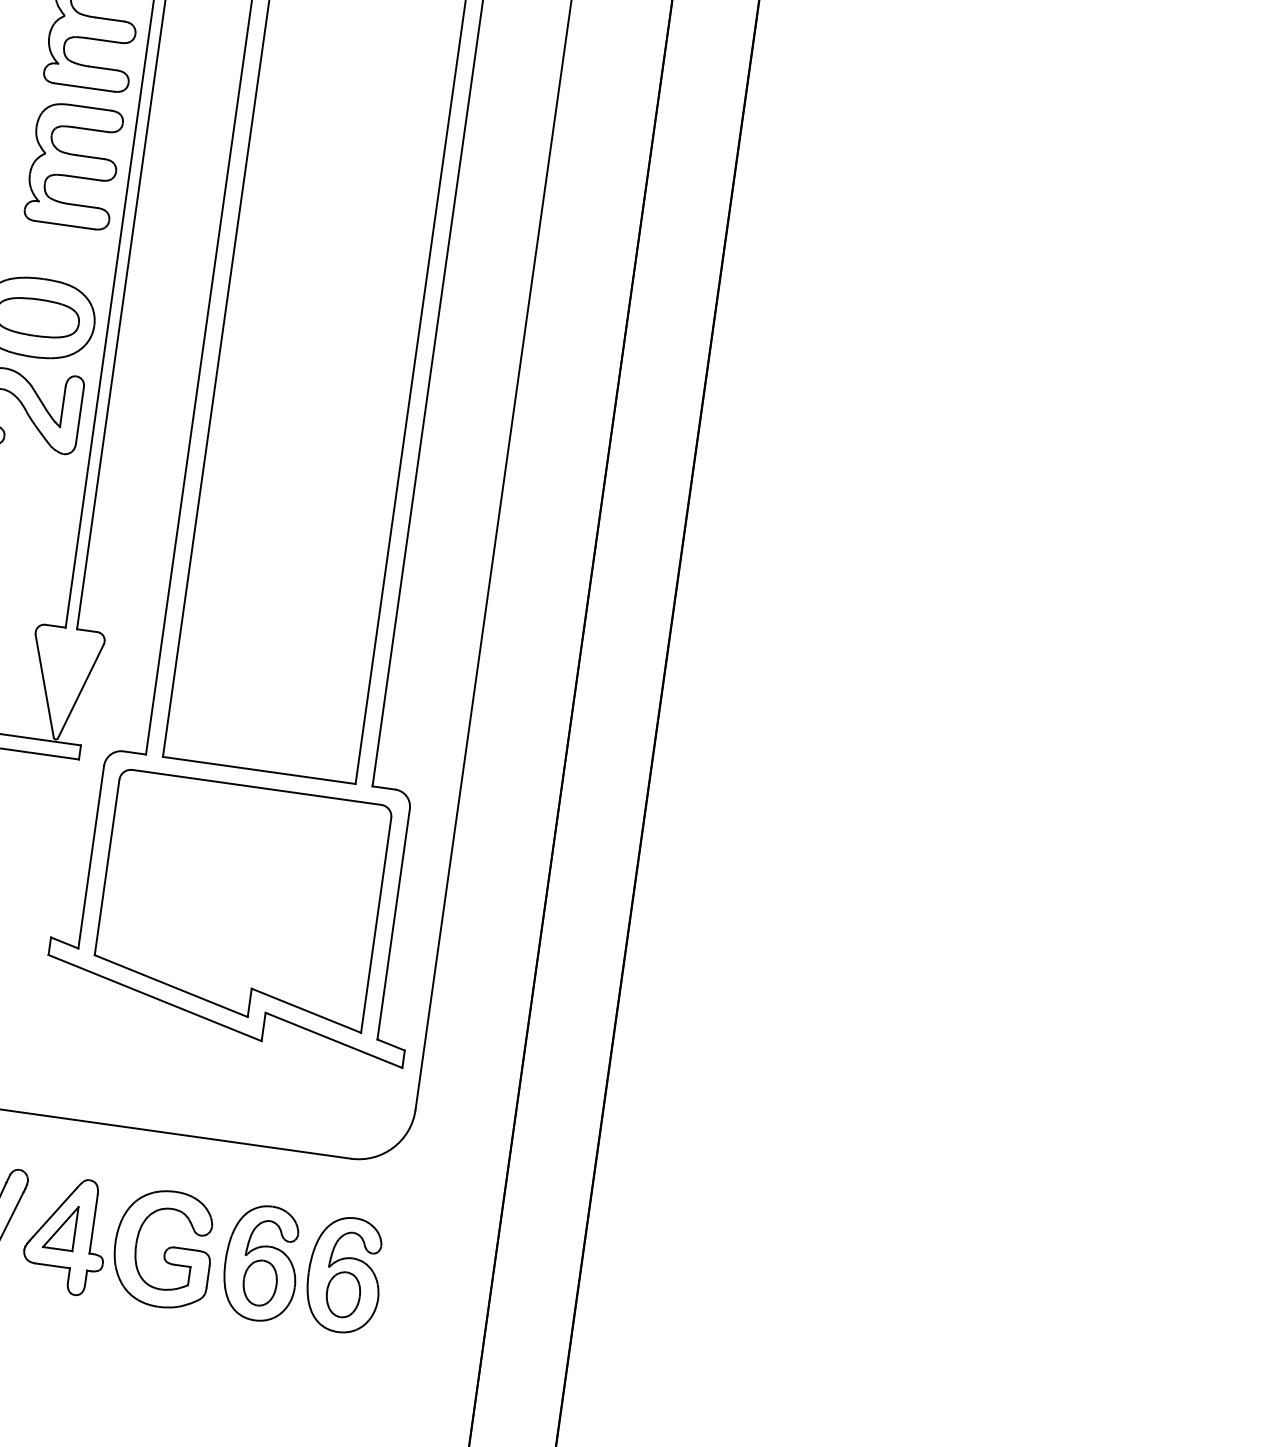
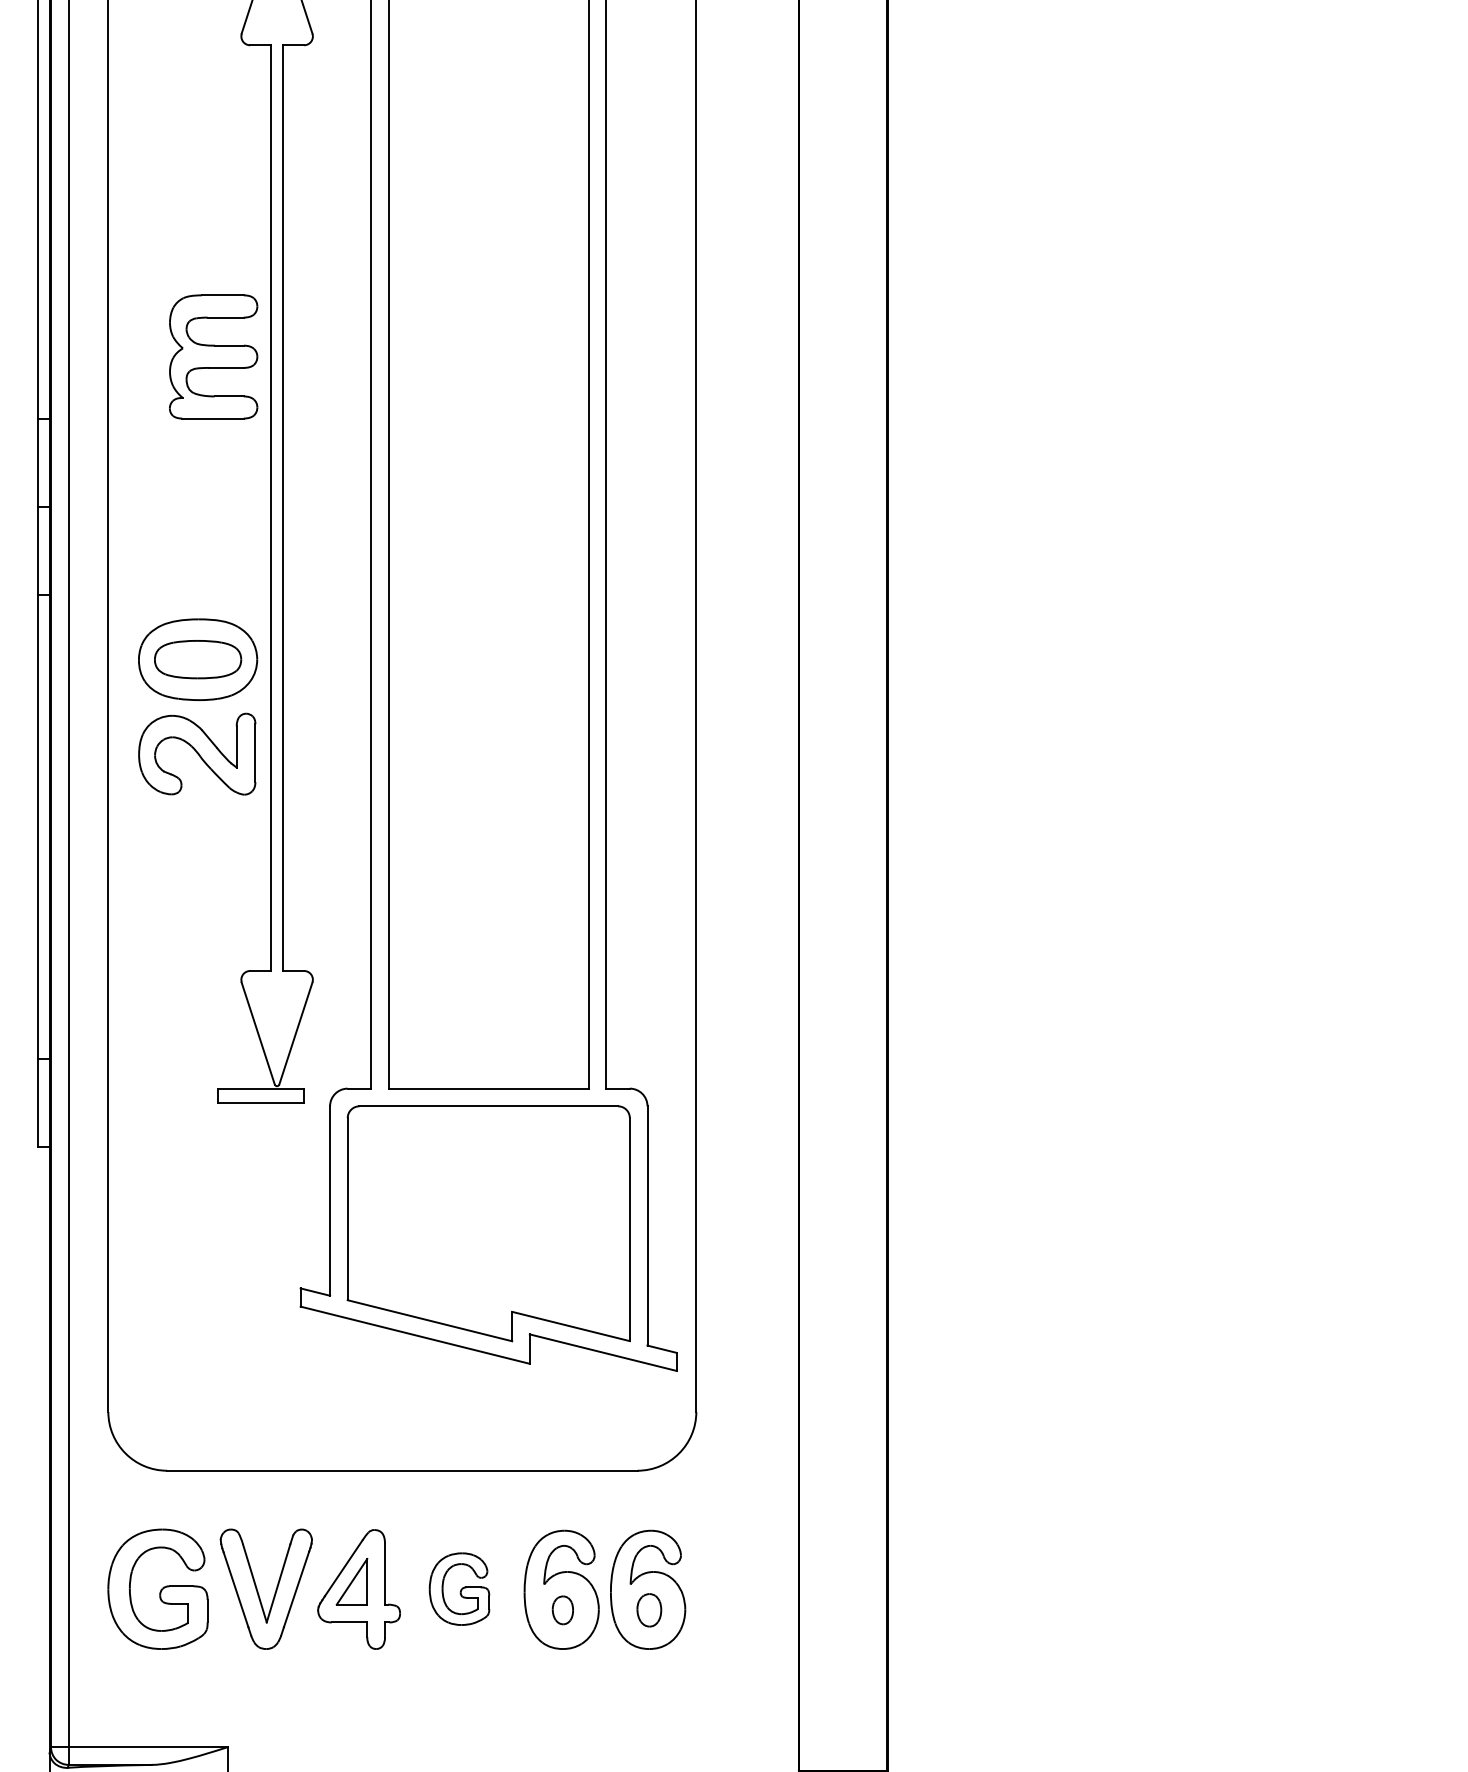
part: (73, 165) -> (213, 499), removed
part: (163, 1248) -> (459, 1588), size x0.6
part: (259, 1283) -> (562, 1610), size x0.6
part: (343, 1294) -> (649, 1610), size x0.7

